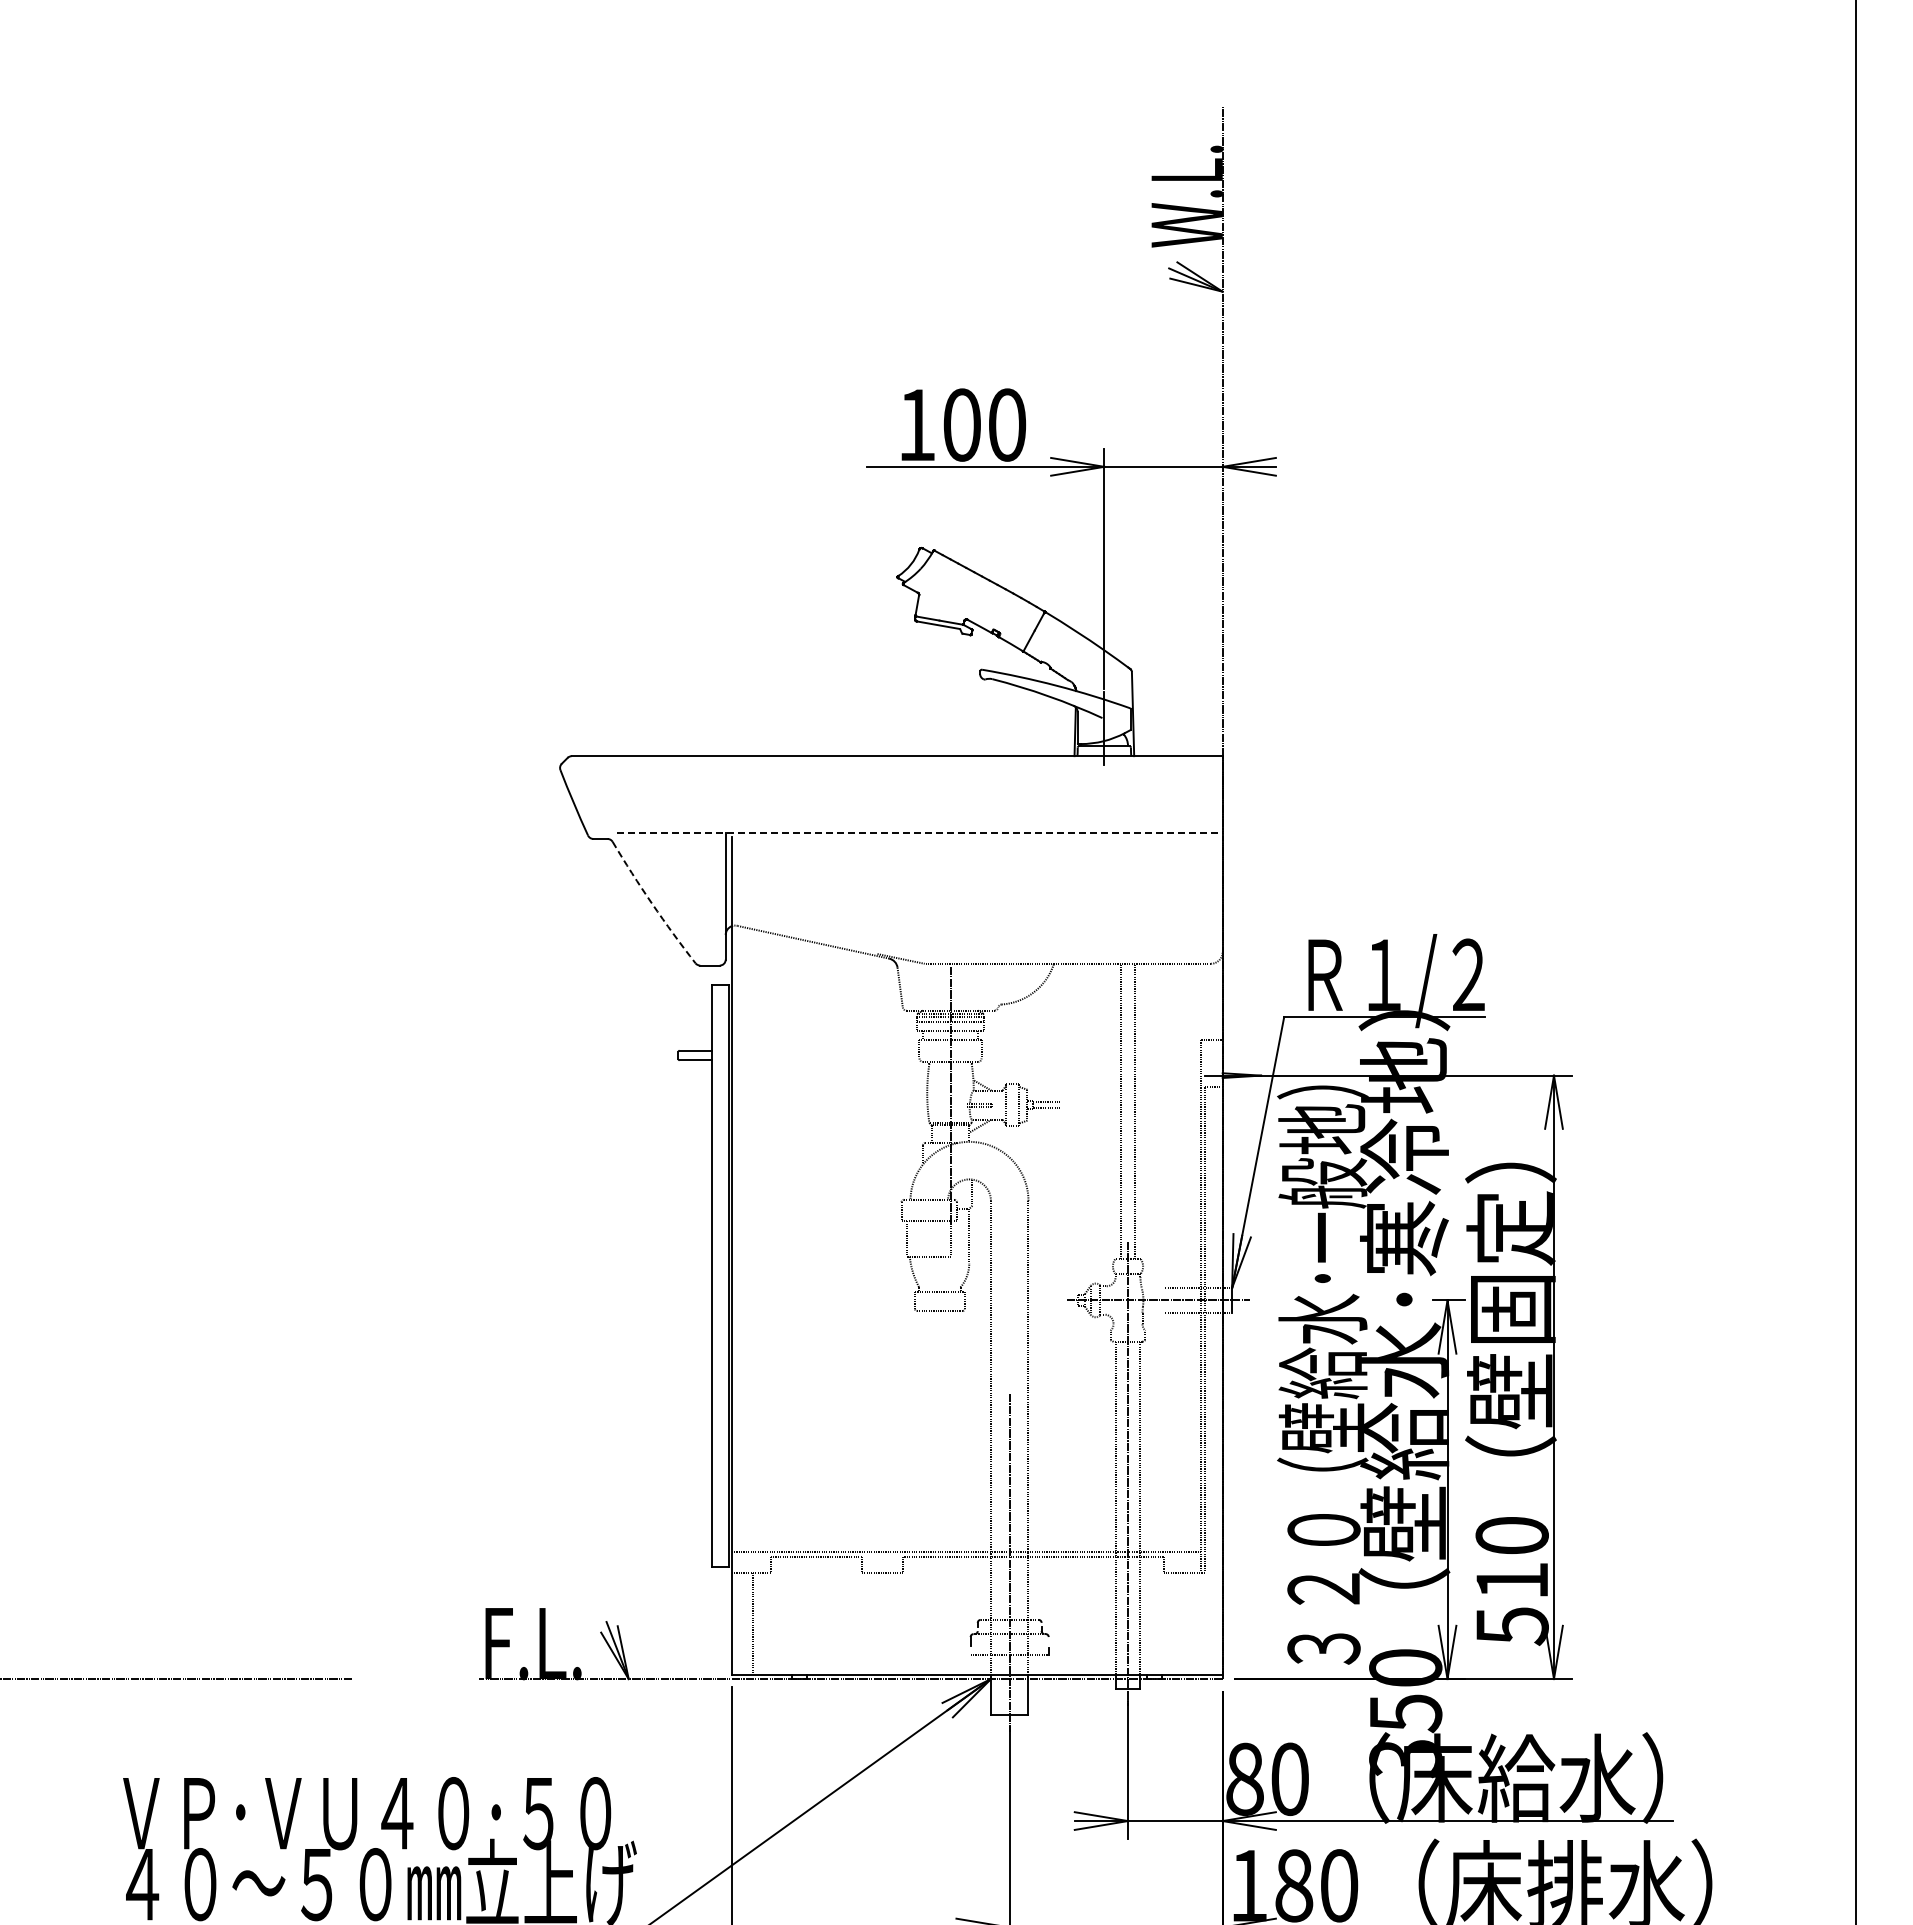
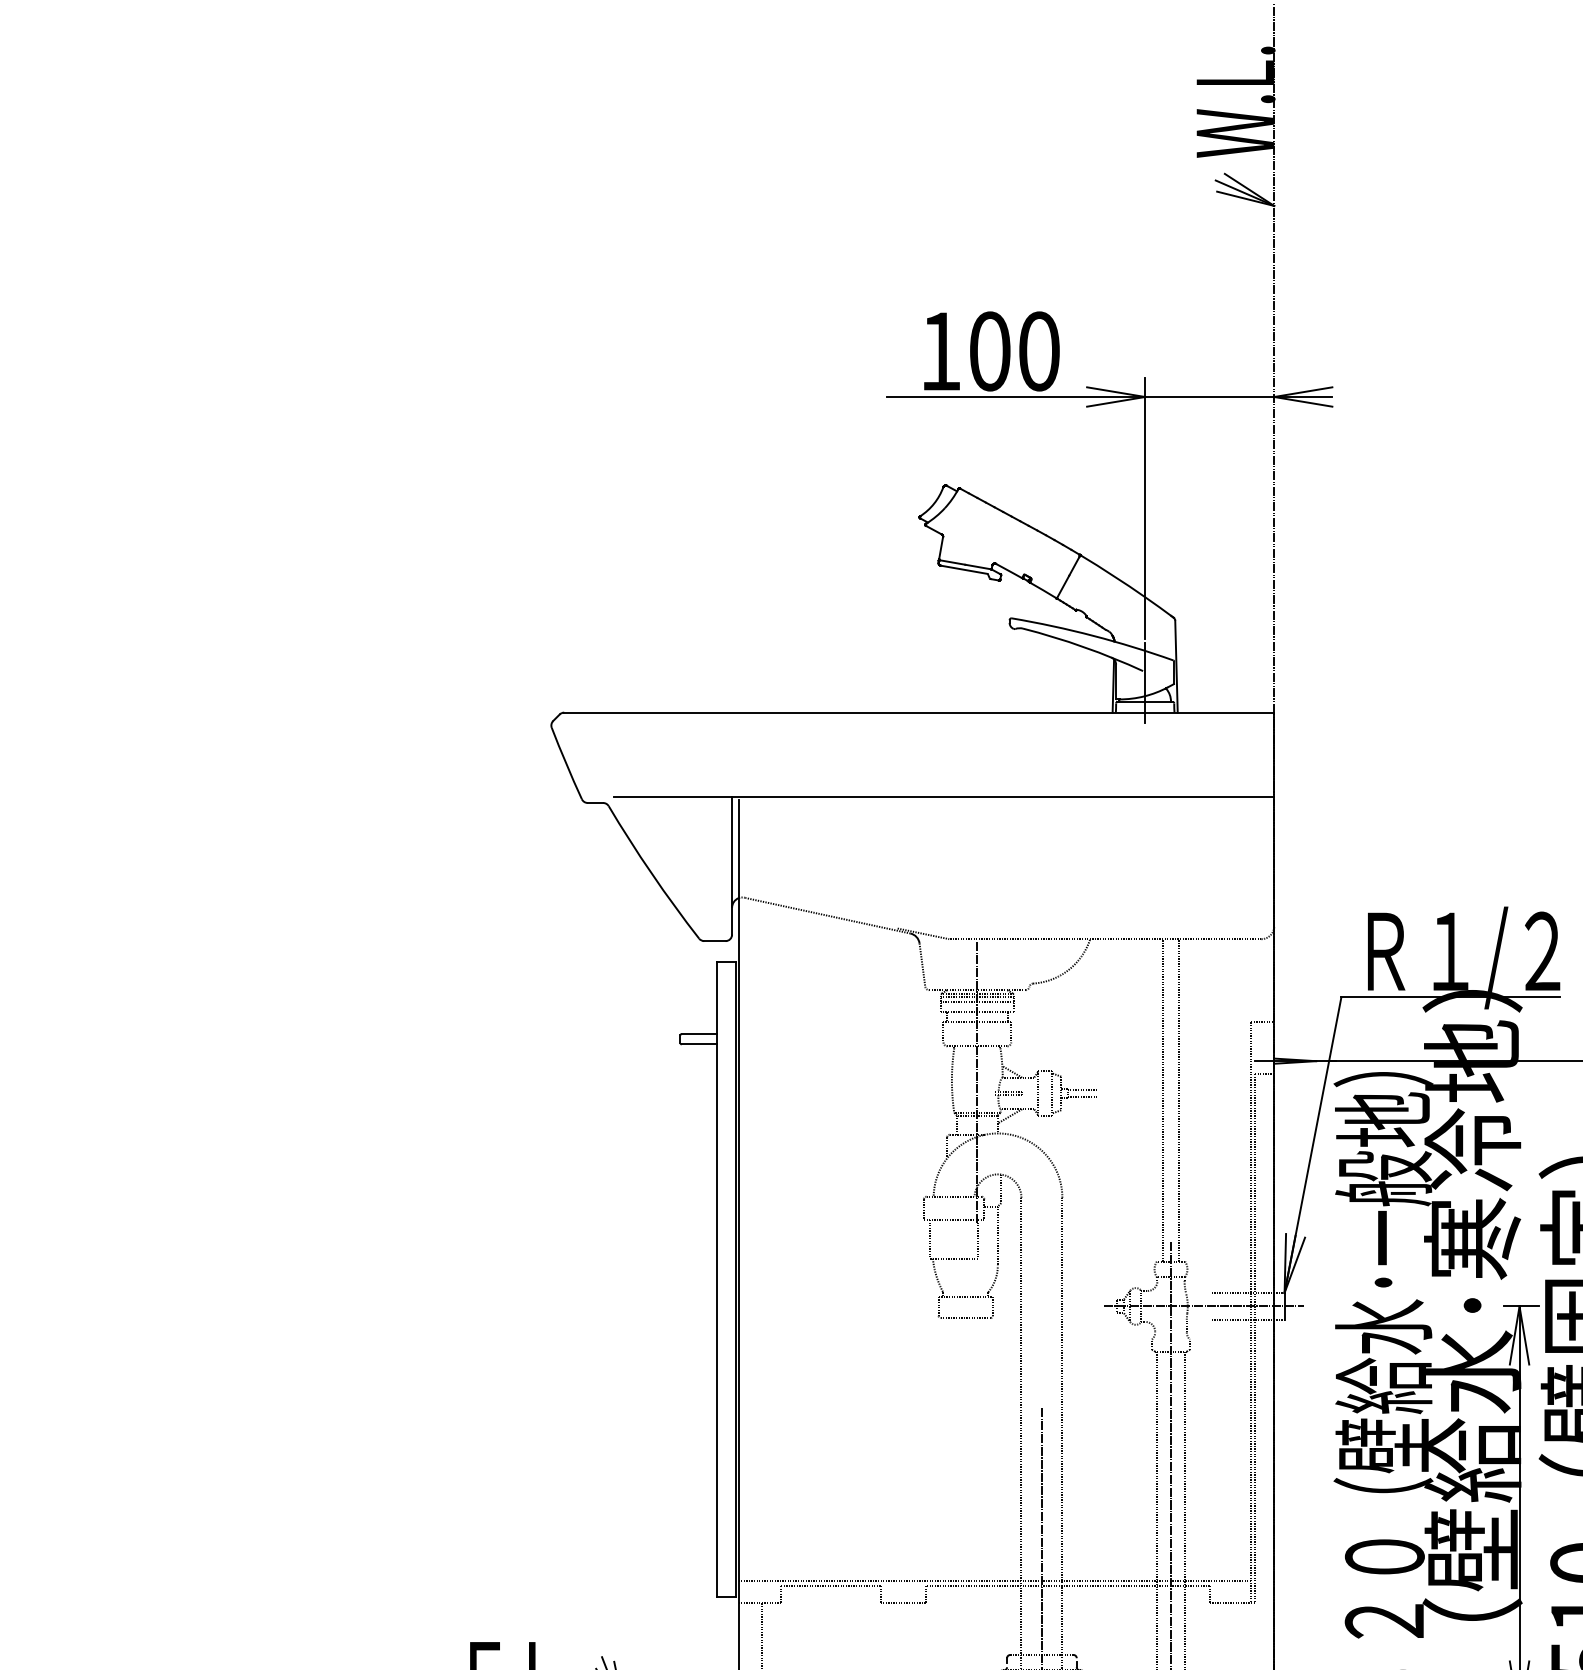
line: (920, 833) -> (944, 797), dashed -> solid
arc: (652, 903) -> (652, 873), dashed -> solid

